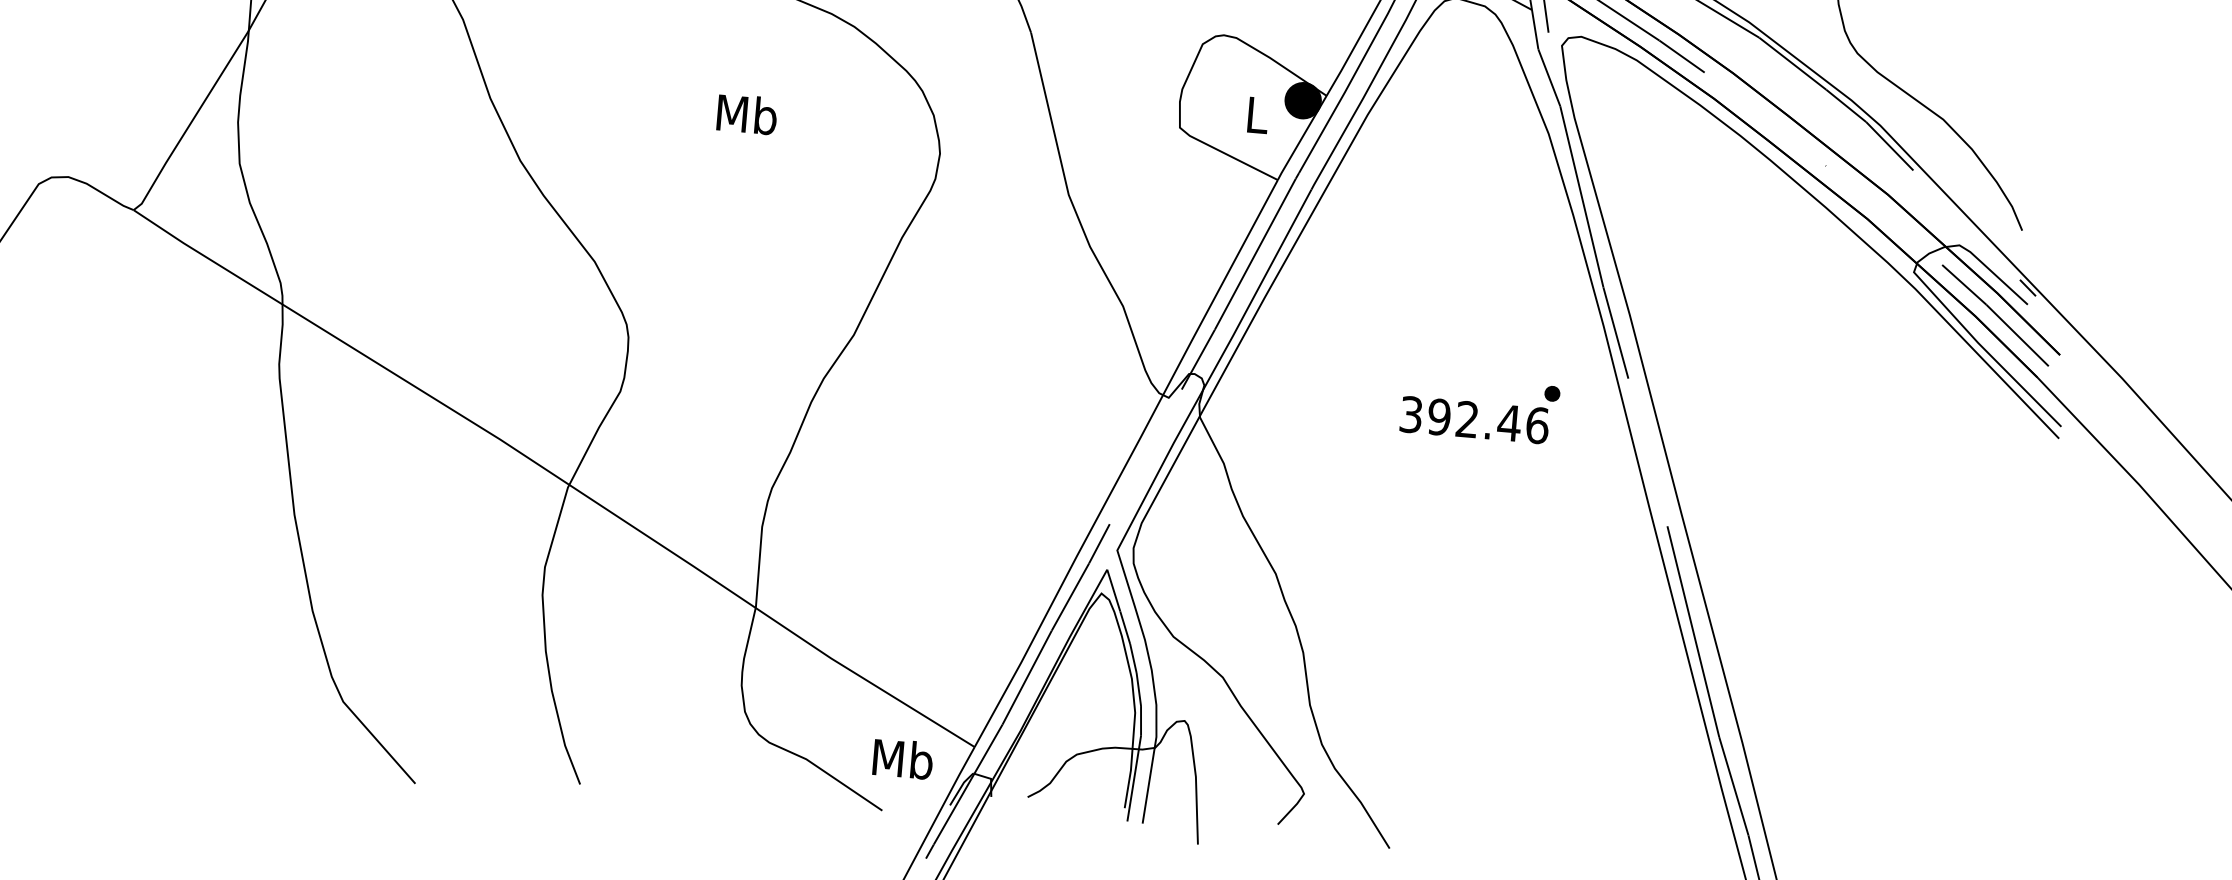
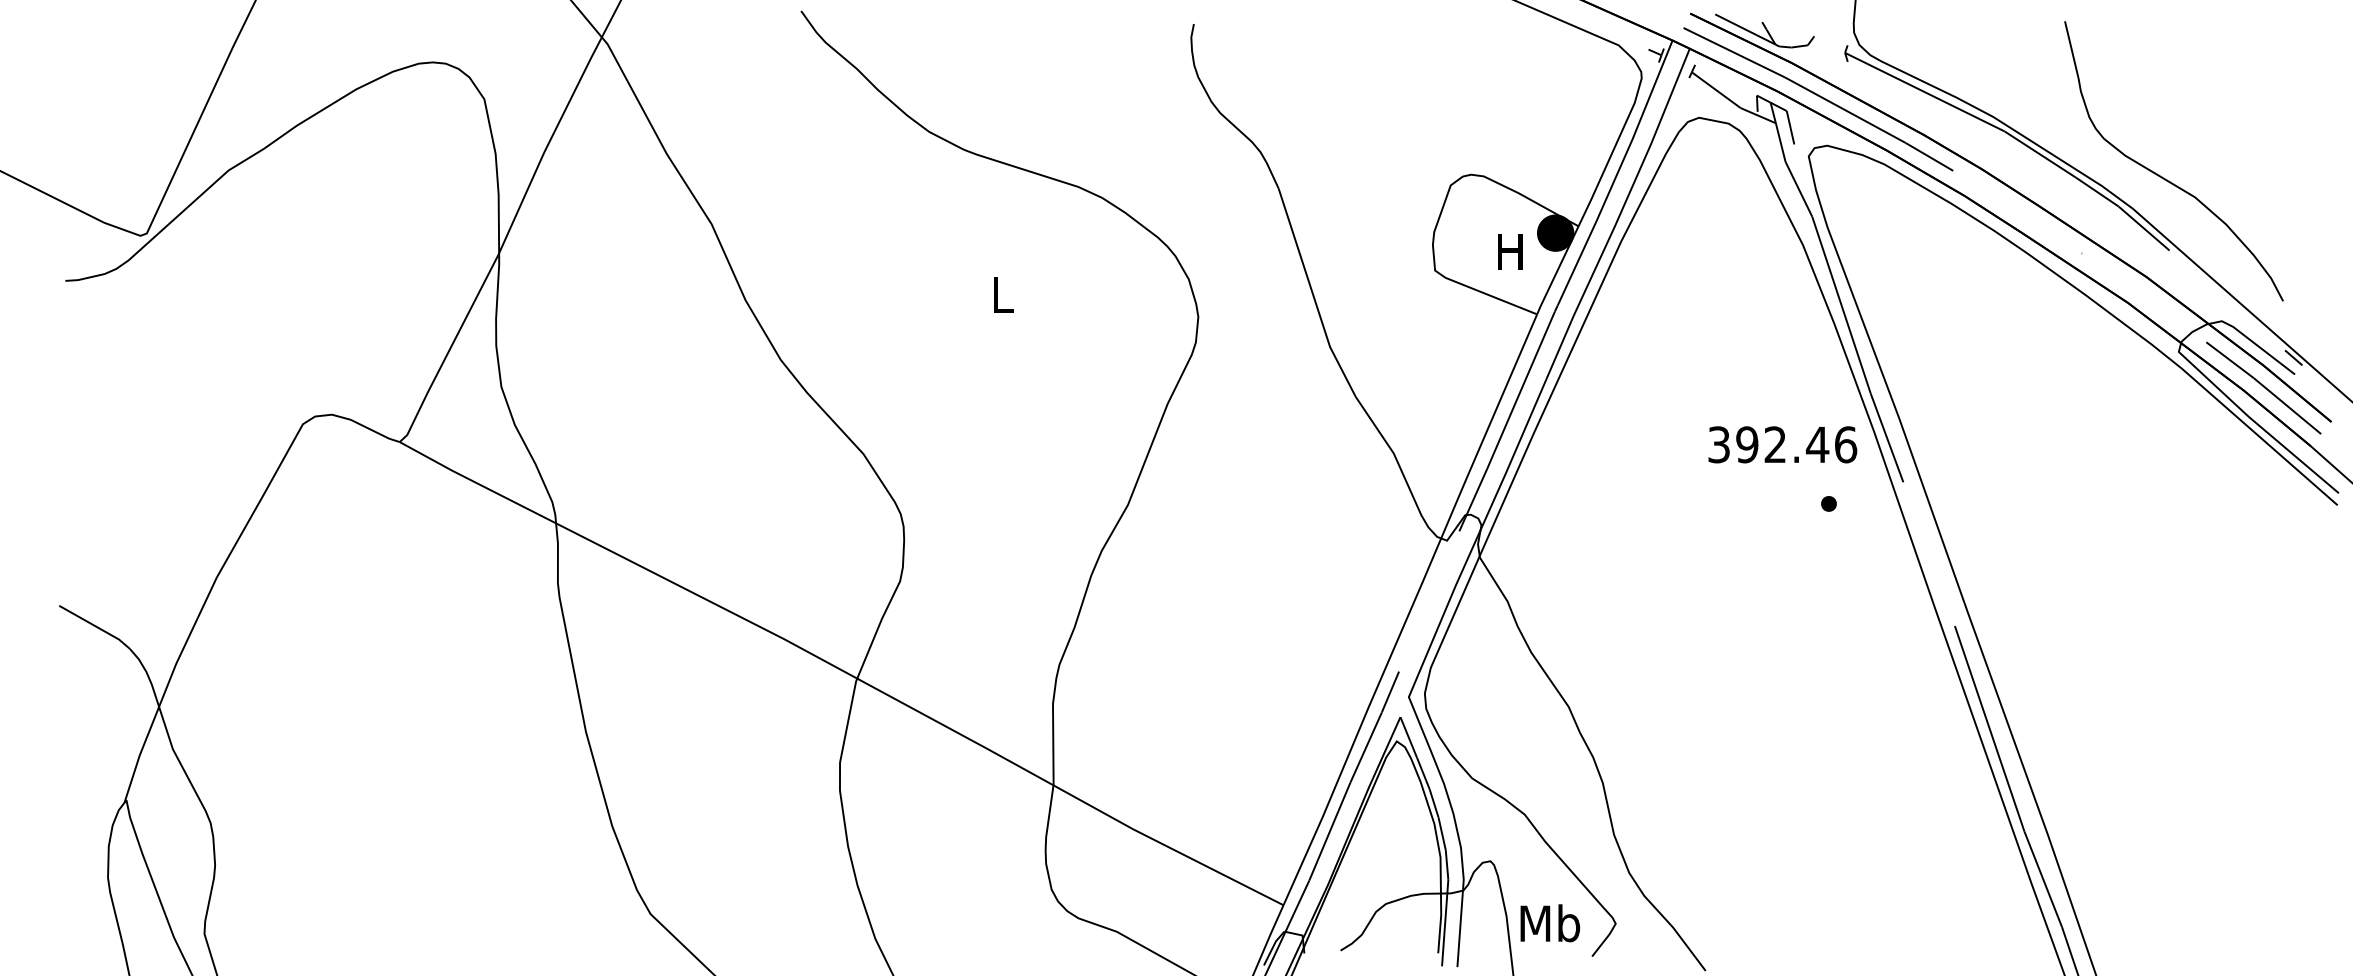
text: (746, 114) -> (1002, 294), Mb -> L
text: (1256, 115) -> (1510, 251), L -> H
text: (1474, 419) -> (1782, 444), moved
text: (903, 759) -> (1550, 923), moved

